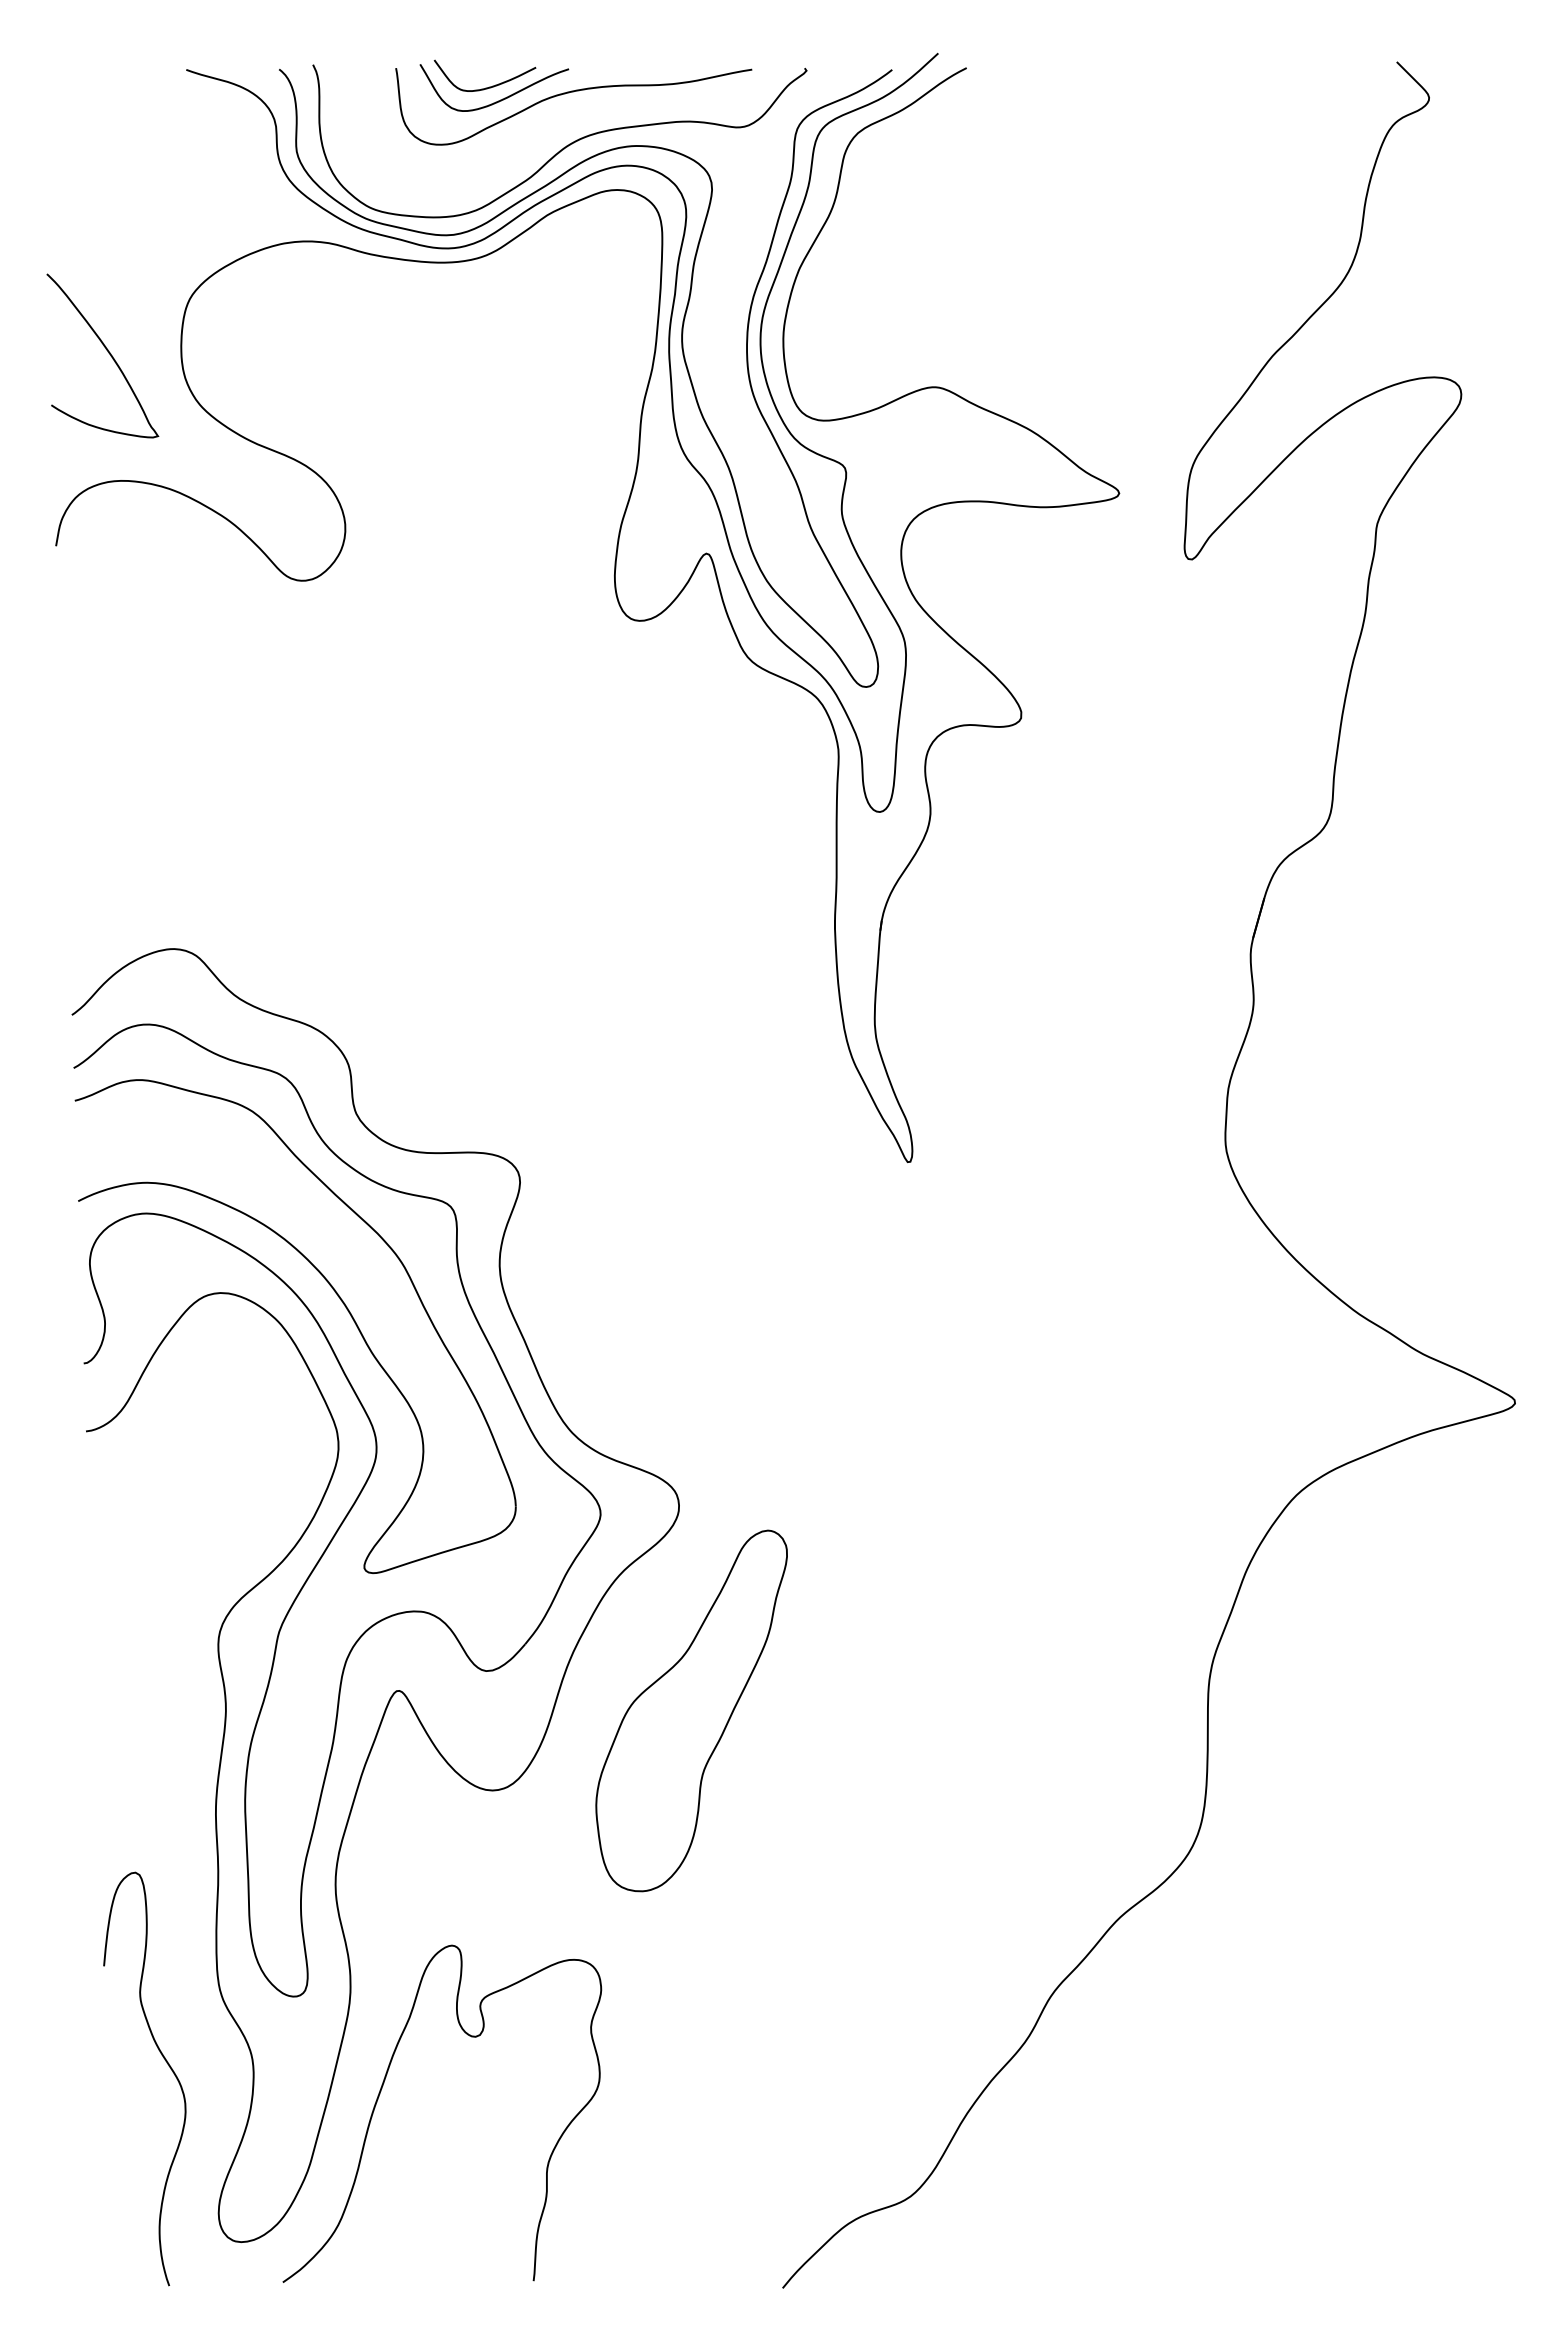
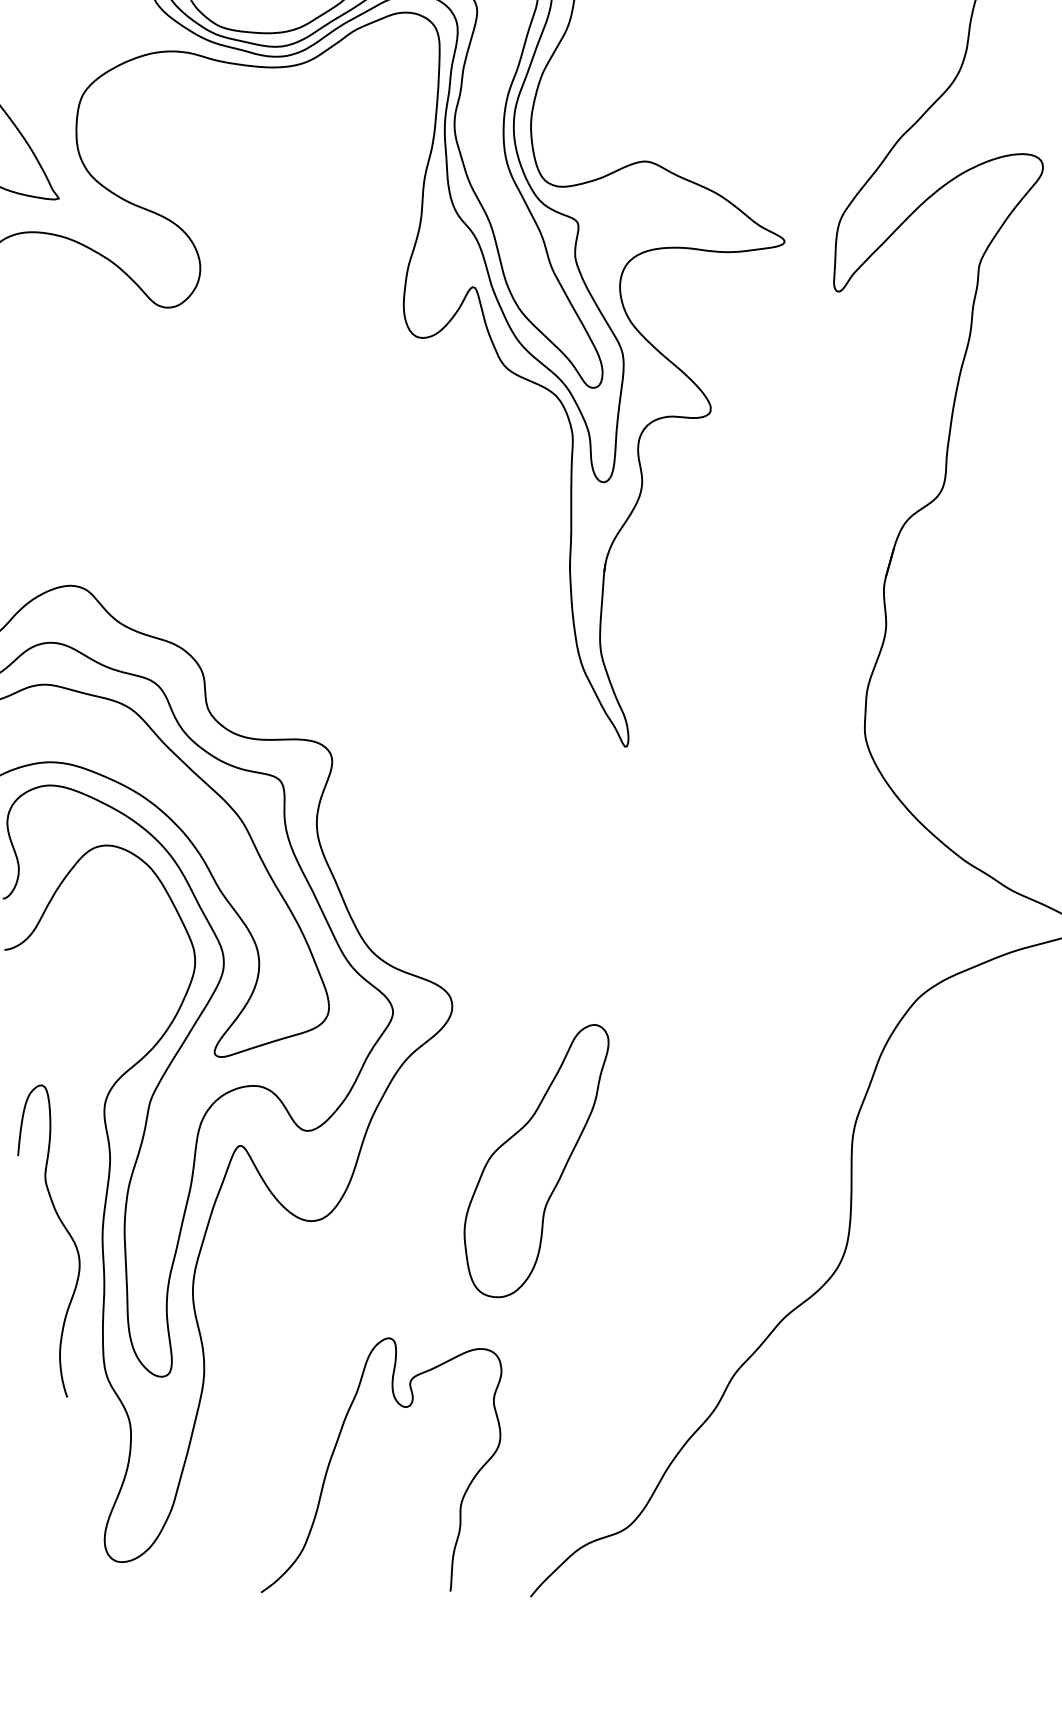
part: (691, 1710) -> (536, 1160), moved
curve: (166, 2063) -> (65, 1229), moved
curve: (381, 2091) -> (335, 1448), moved

